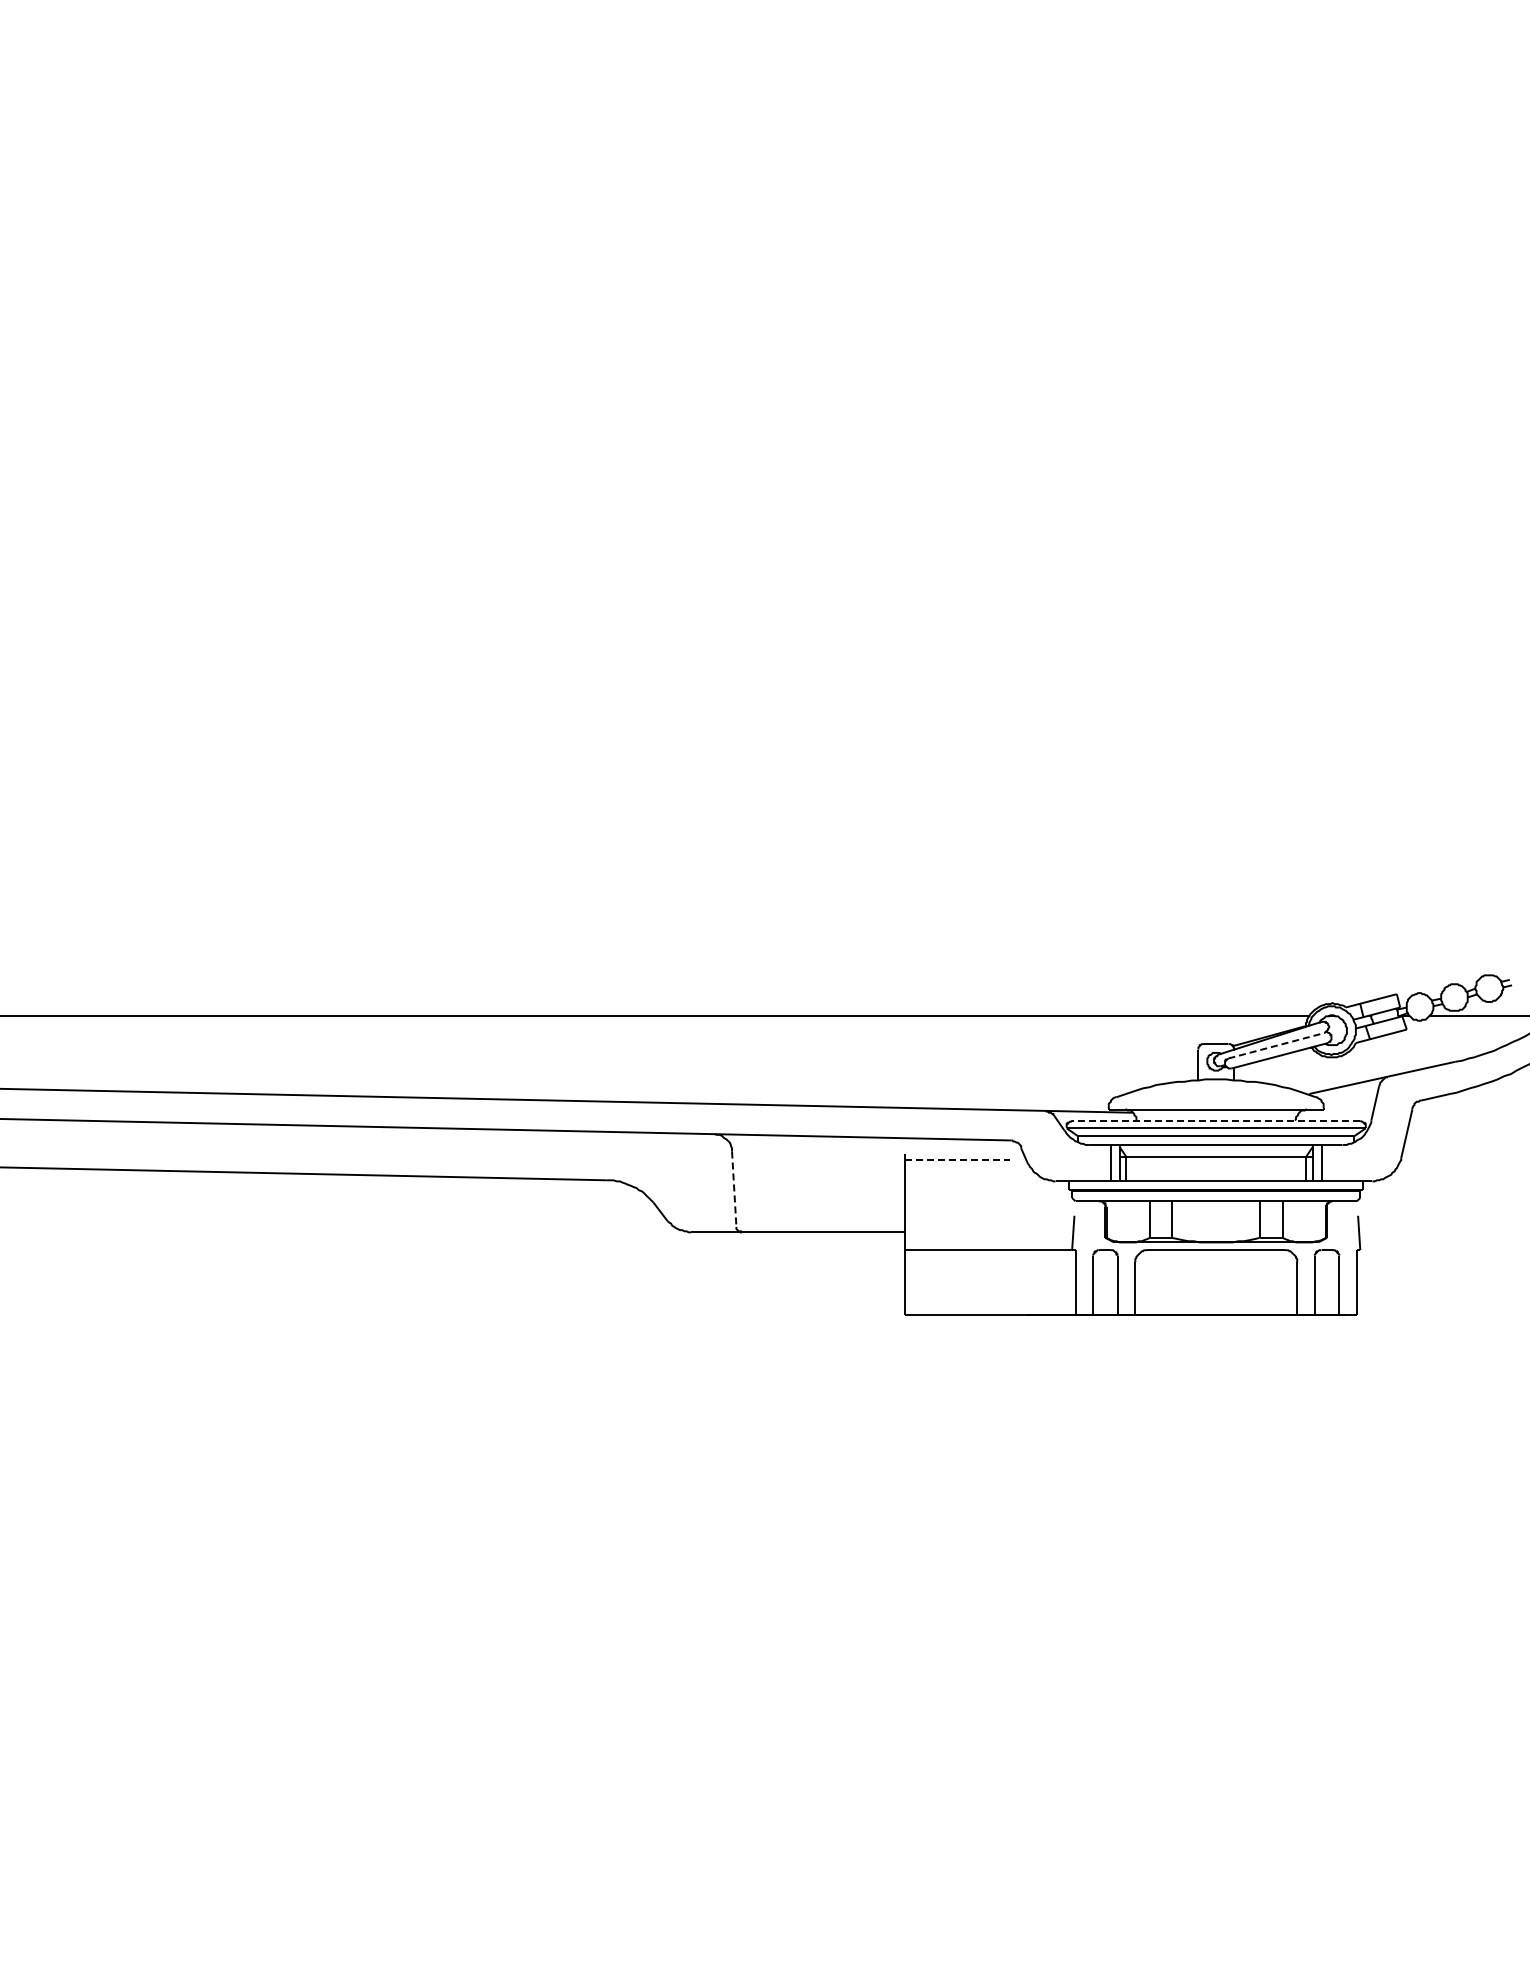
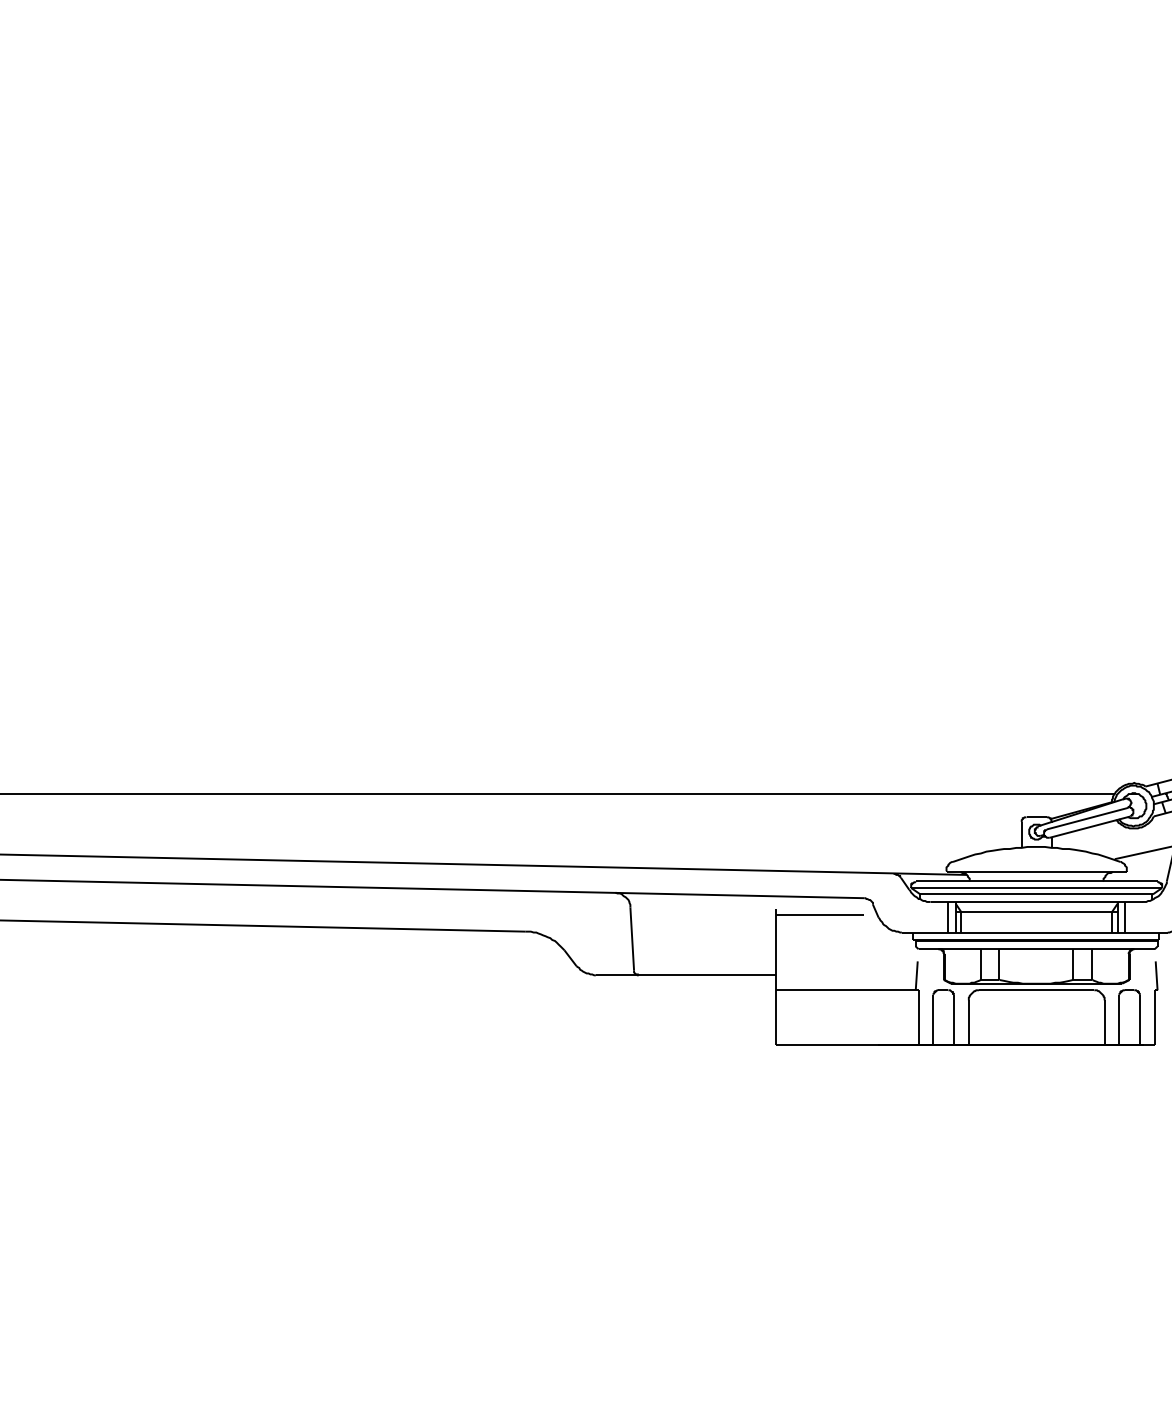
line: (1276, 1045) -> (1087, 818), dashed -> solid
line: (1215, 1120) -> (1036, 881), dashed -> solid
line: (957, 1160) -> (819, 915), dashed -> solid
line: (734, 1189) -> (632, 939), dashed -> solid

